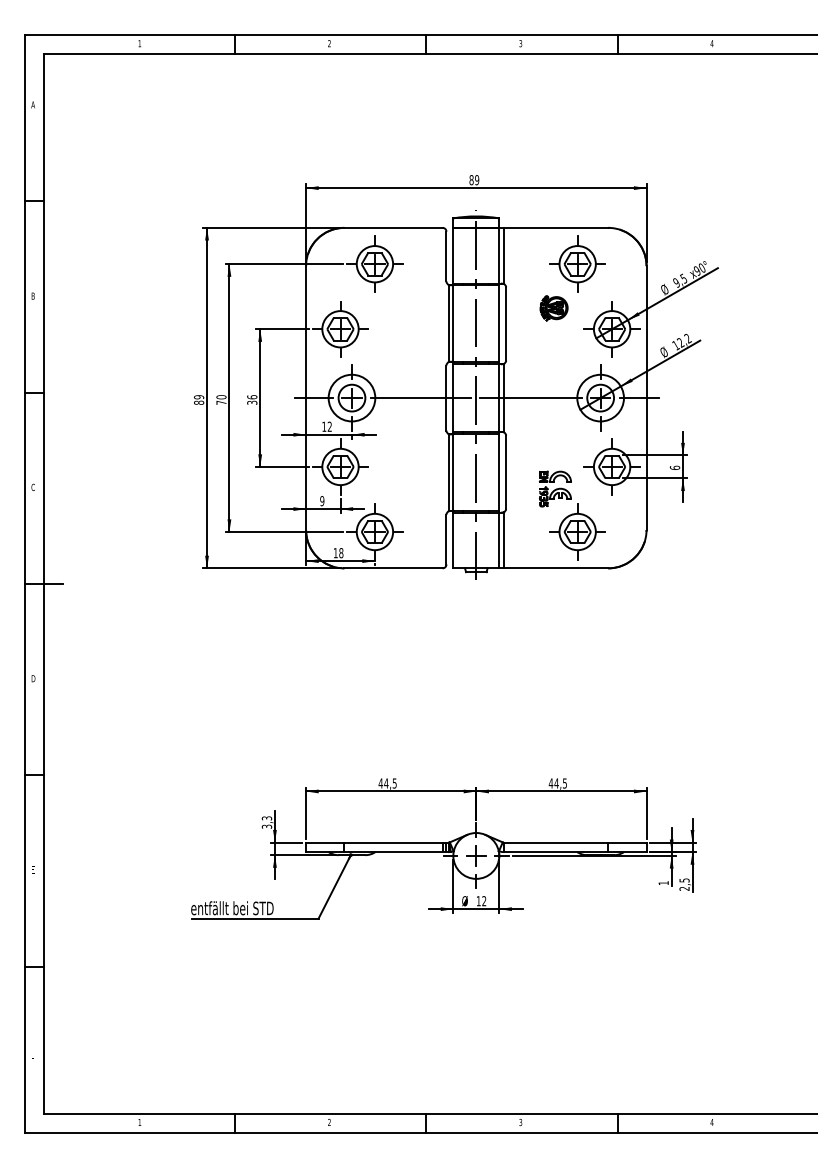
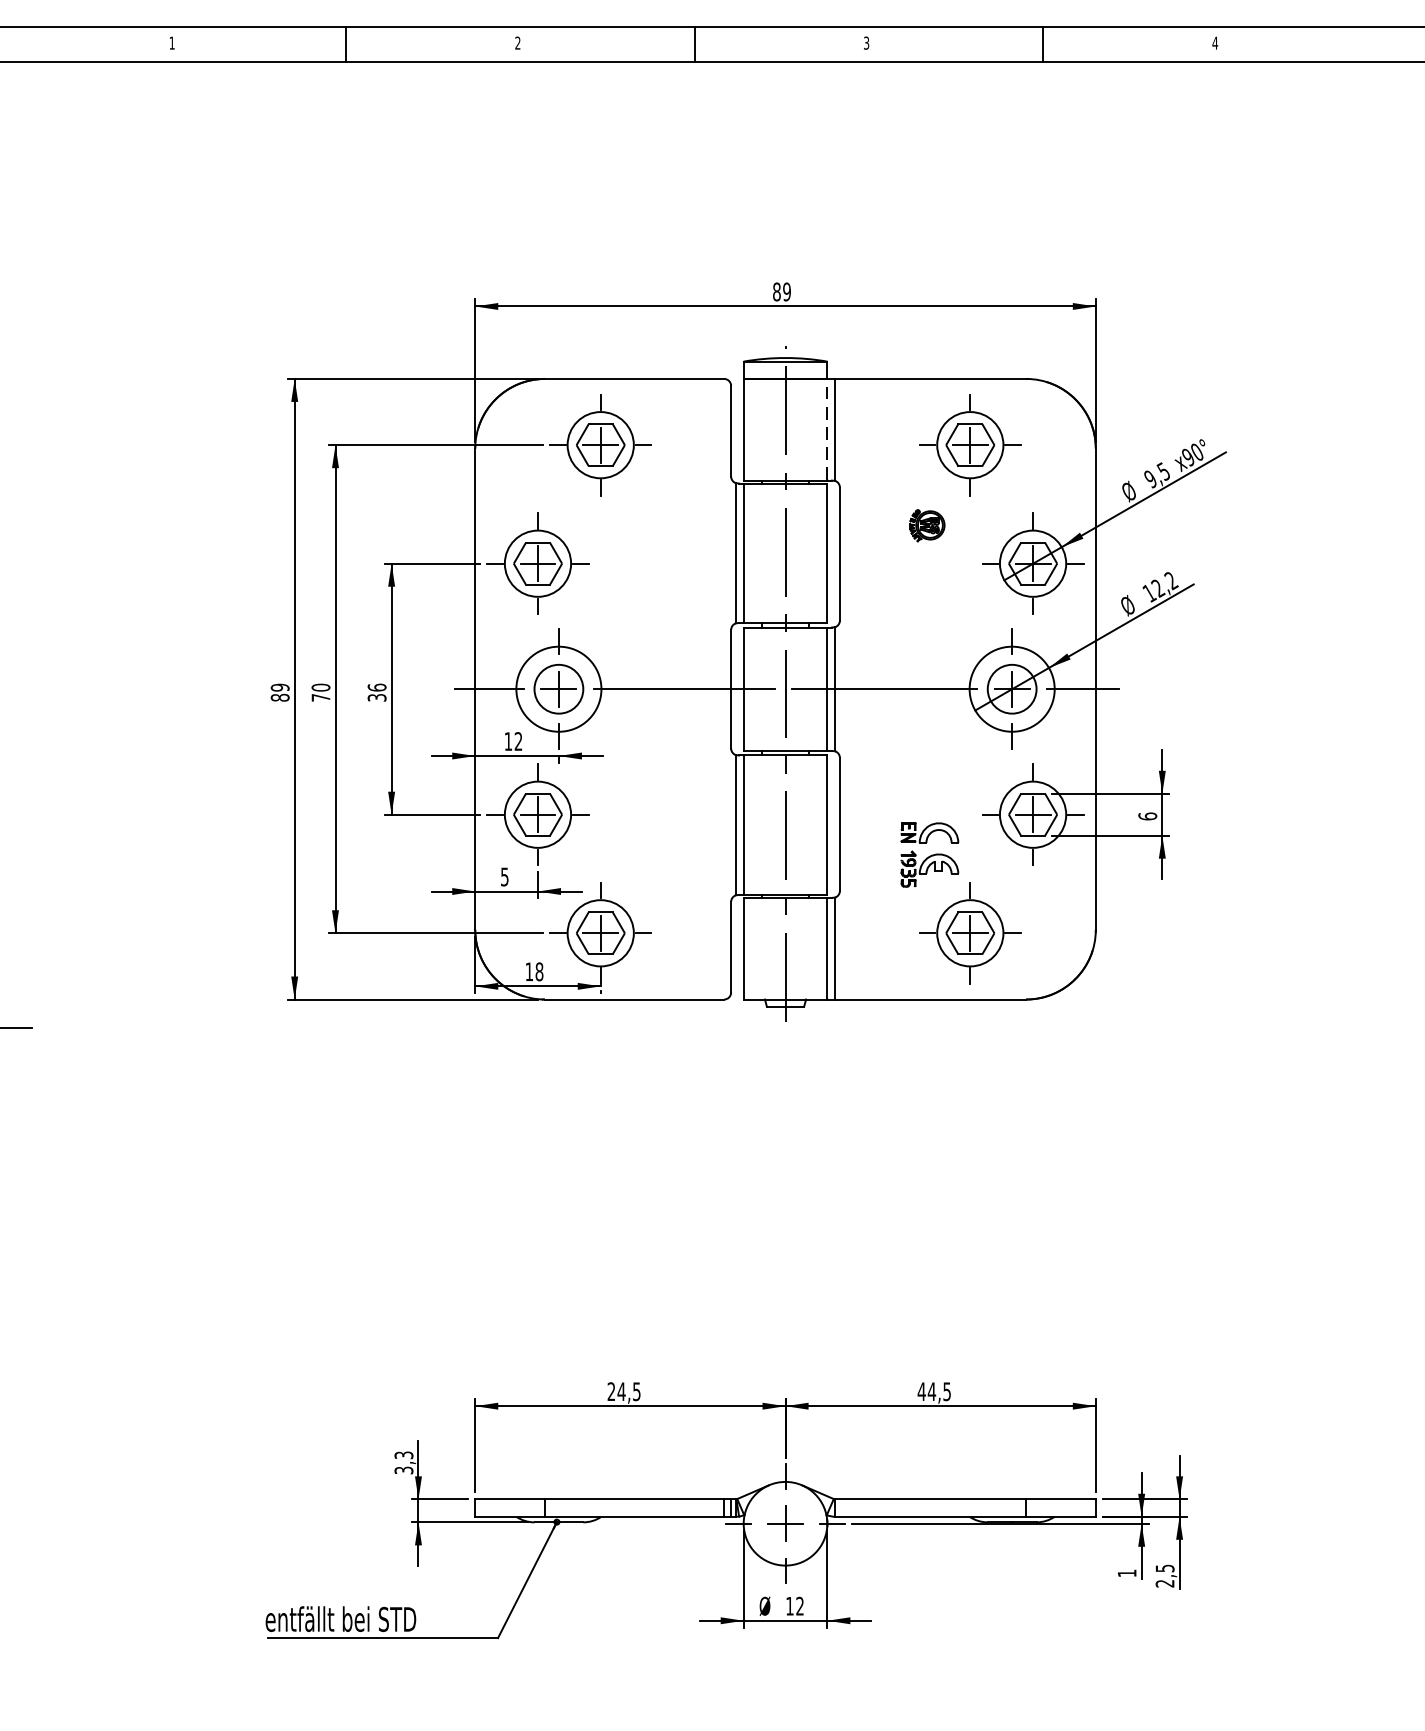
line: (499, 255) -> (827, 429), solid -> dashed
part: (553, 308) -> (926, 525), size x0.7
text: (322, 500) -> (505, 875), 9 -> 5
text: (380, 783) -> (610, 1391), 44,5 -> 24,5

